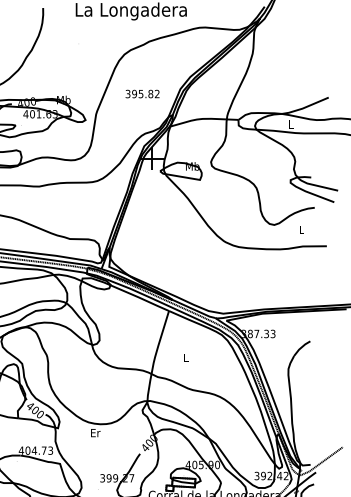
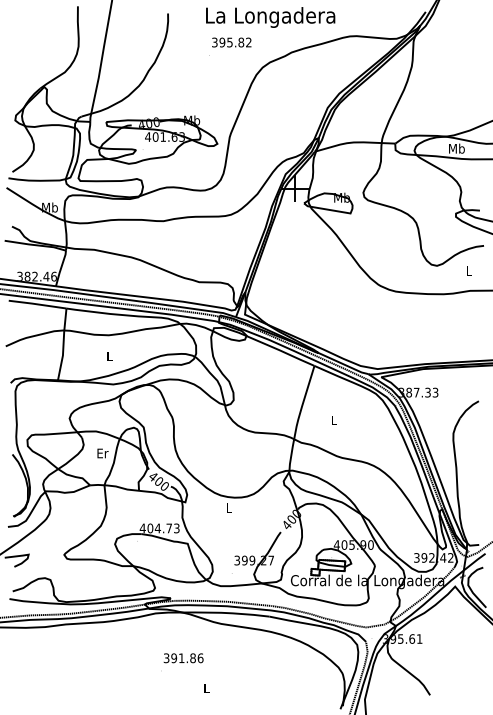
text: (142, 94) -> (231, 42), moved
text: (291, 124) -> (456, 148), L -> Mb
text: (95, 432) -> (228, 507), Er -> L

